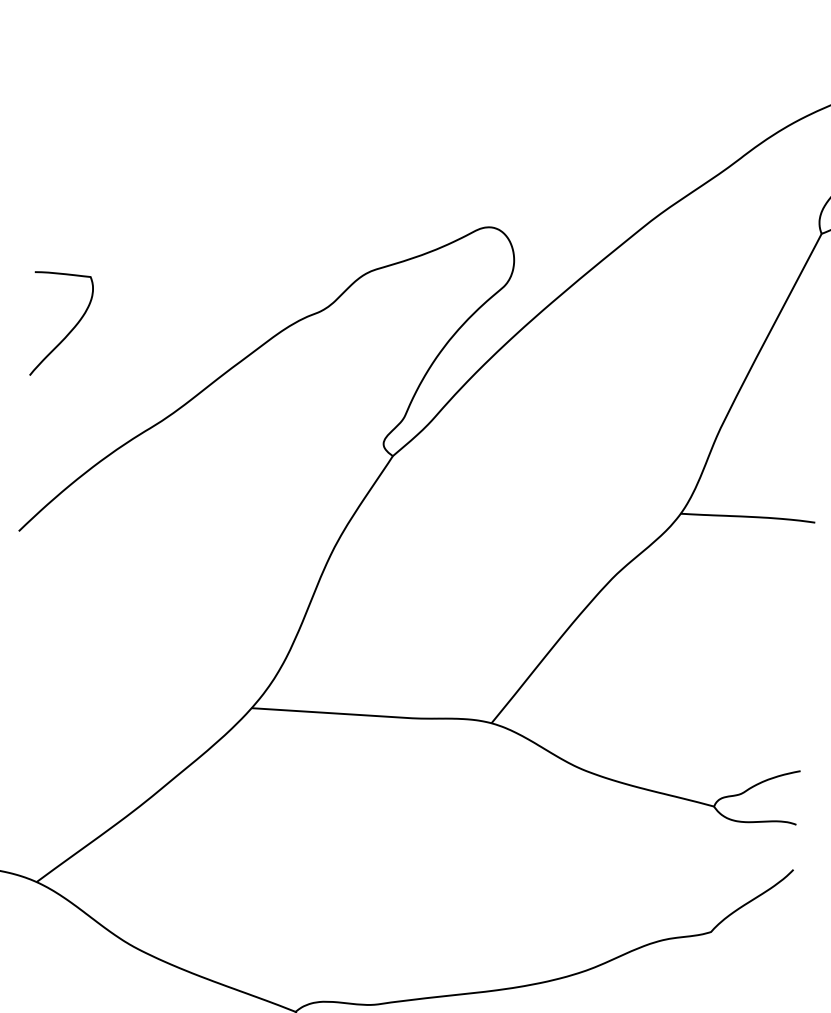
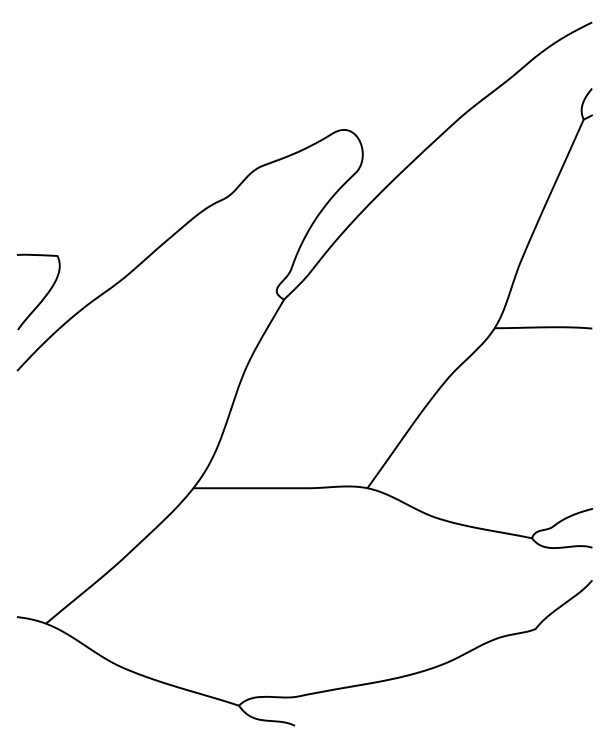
curve: (70, 329) -> (45, 294), moved

